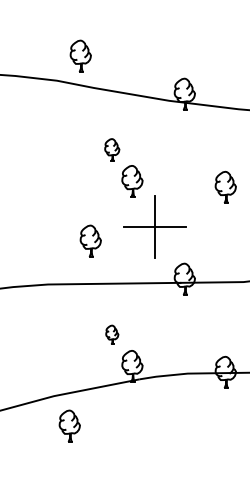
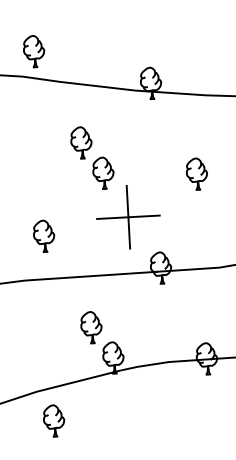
part: (80, 55) -> (33, 50), moved
part: (112, 149) -> (81, 142), size x1.43
part: (90, 240) -> (43, 235), moved
part: (112, 334) -> (91, 327), size x1.67

